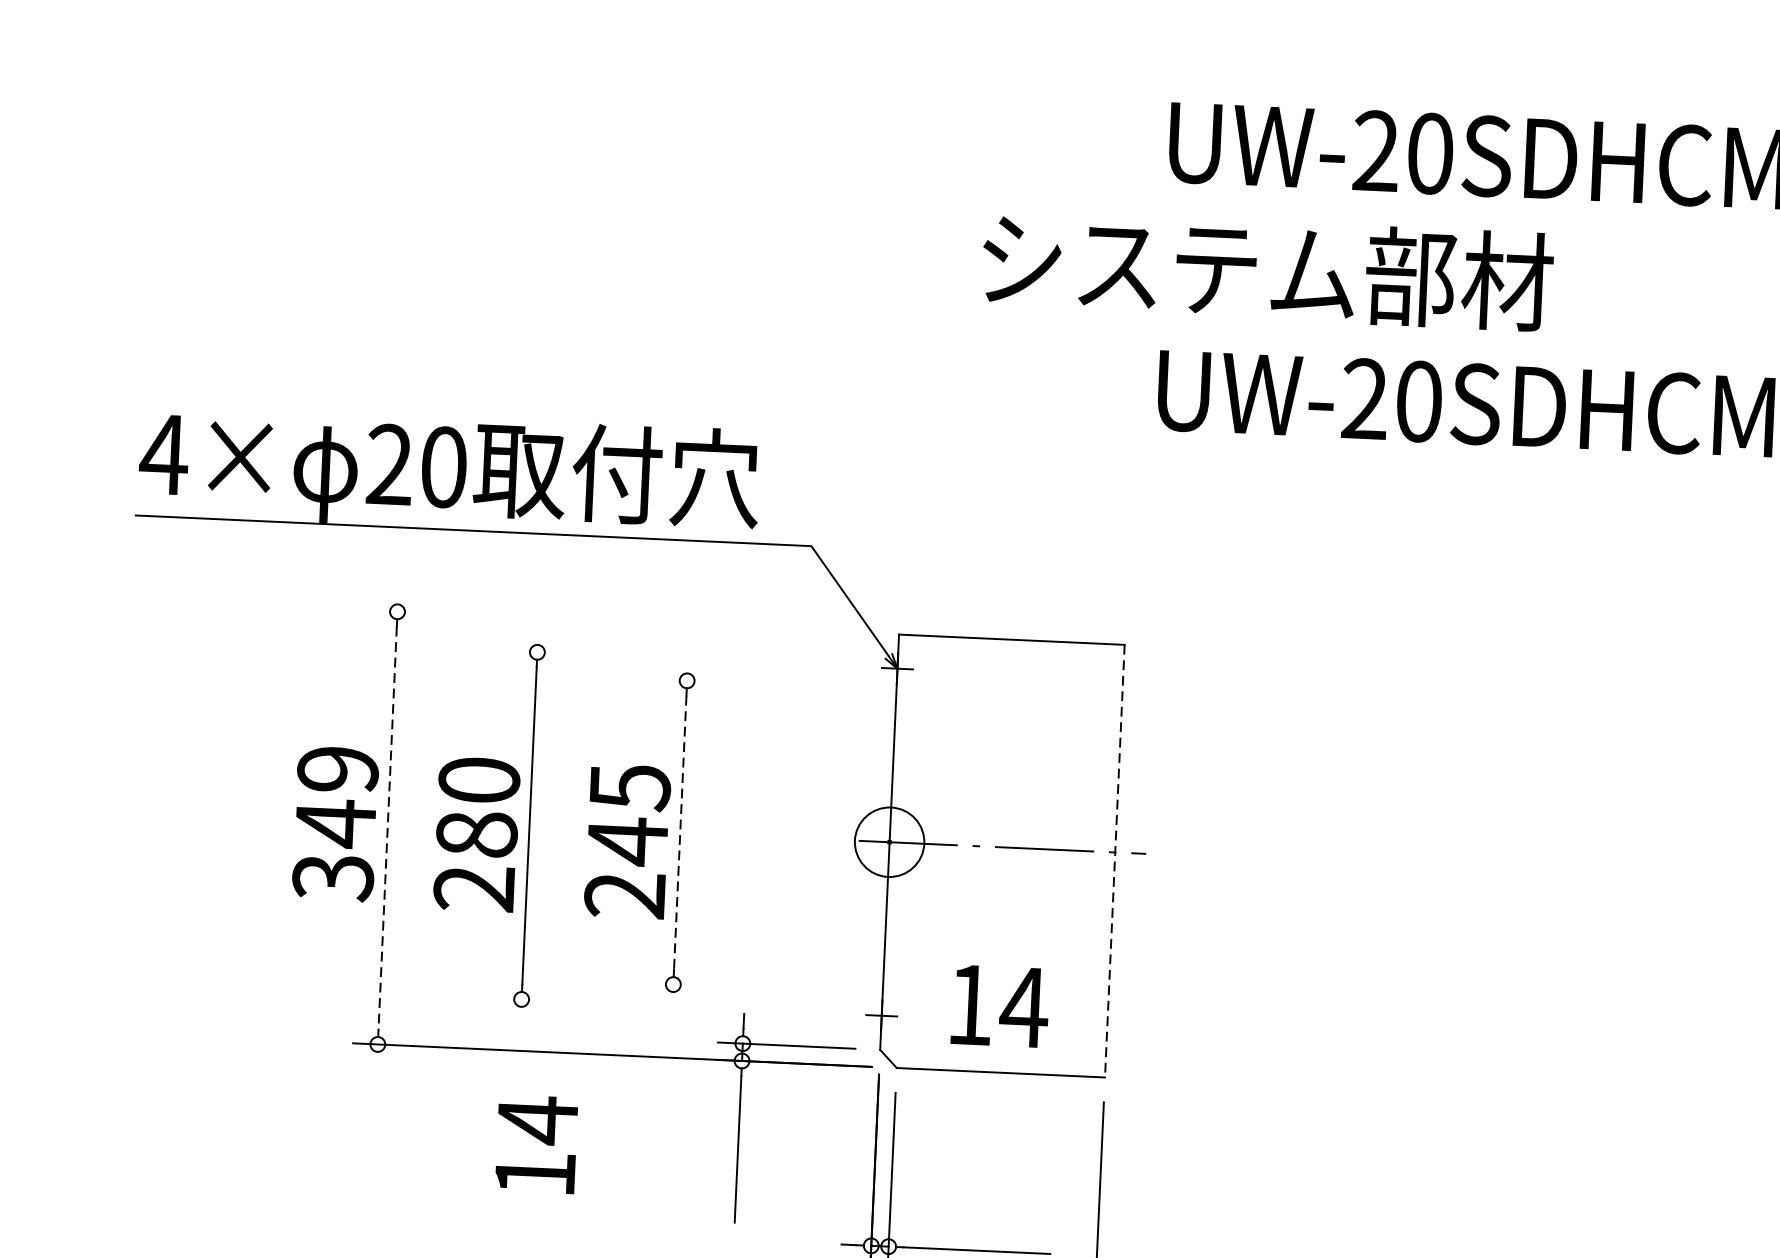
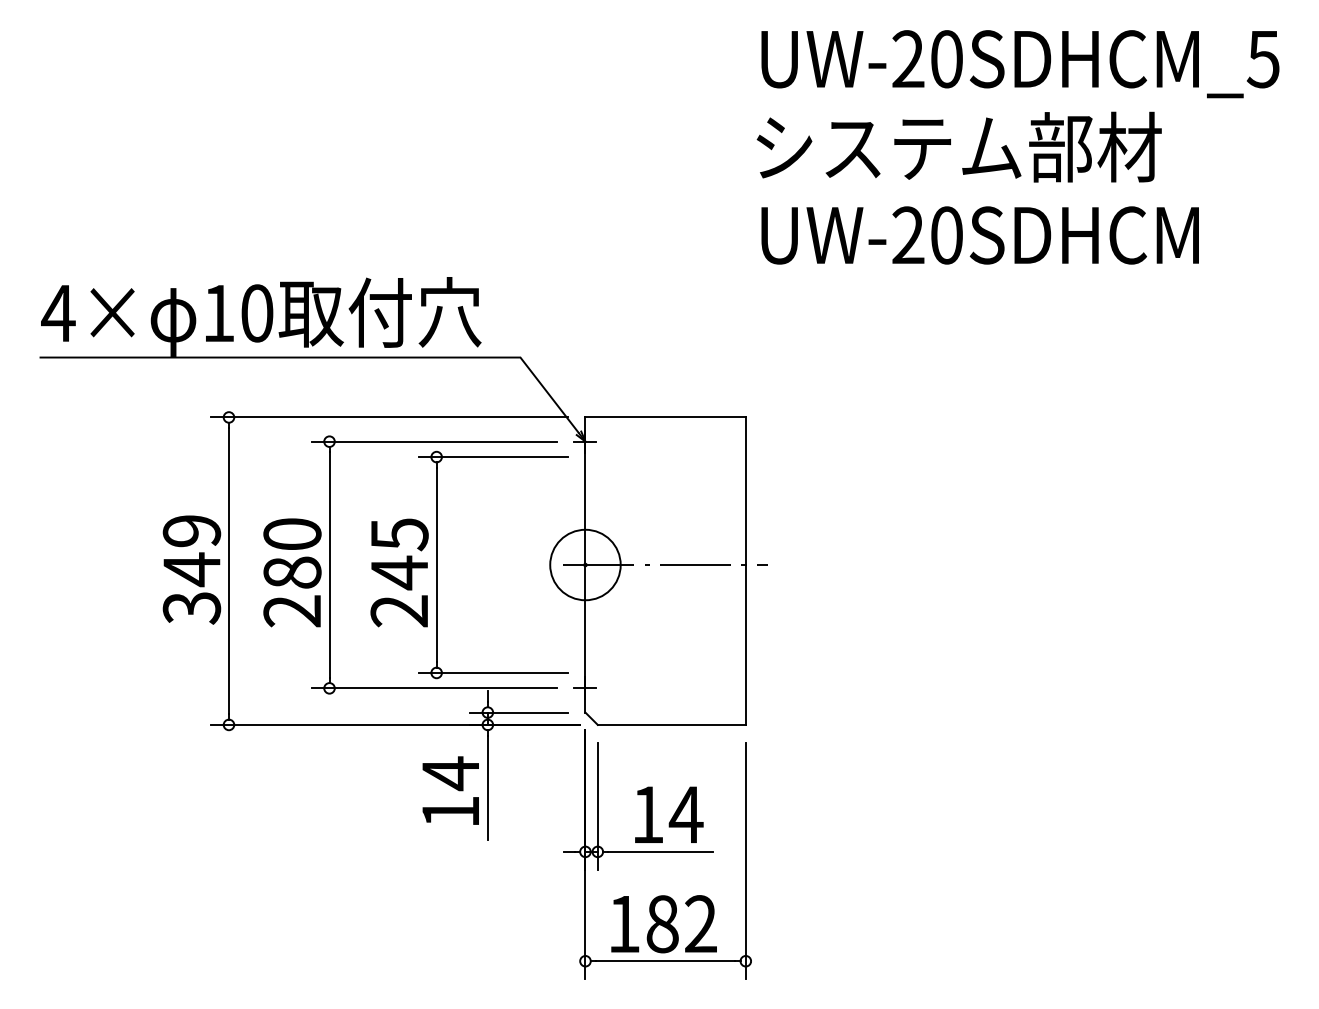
text: (1266, 269) -> (958, 146), moved
text: (389, 463) -> (218, 312), 20 -> 10
line: (623, 622) -> (389, 417), added
line: (683, 658) -> (433, 441), added
line: (767, 685) -> (493, 457), added
line: (386, 828) -> (228, 571), dashed -> solid
line: (679, 833) -> (436, 565), dashed -> solid
circle: (889, 841) -> (585, 564), size x1.43
line: (1114, 861) -> (745, 571), dashed -> solid
line: (753, 987) -> (493, 672), added
text: (1000, 1005) -> (669, 814), moved
line: (667, 1006) -> (433, 688), added
text: (536, 1144) -> (450, 790), moved

